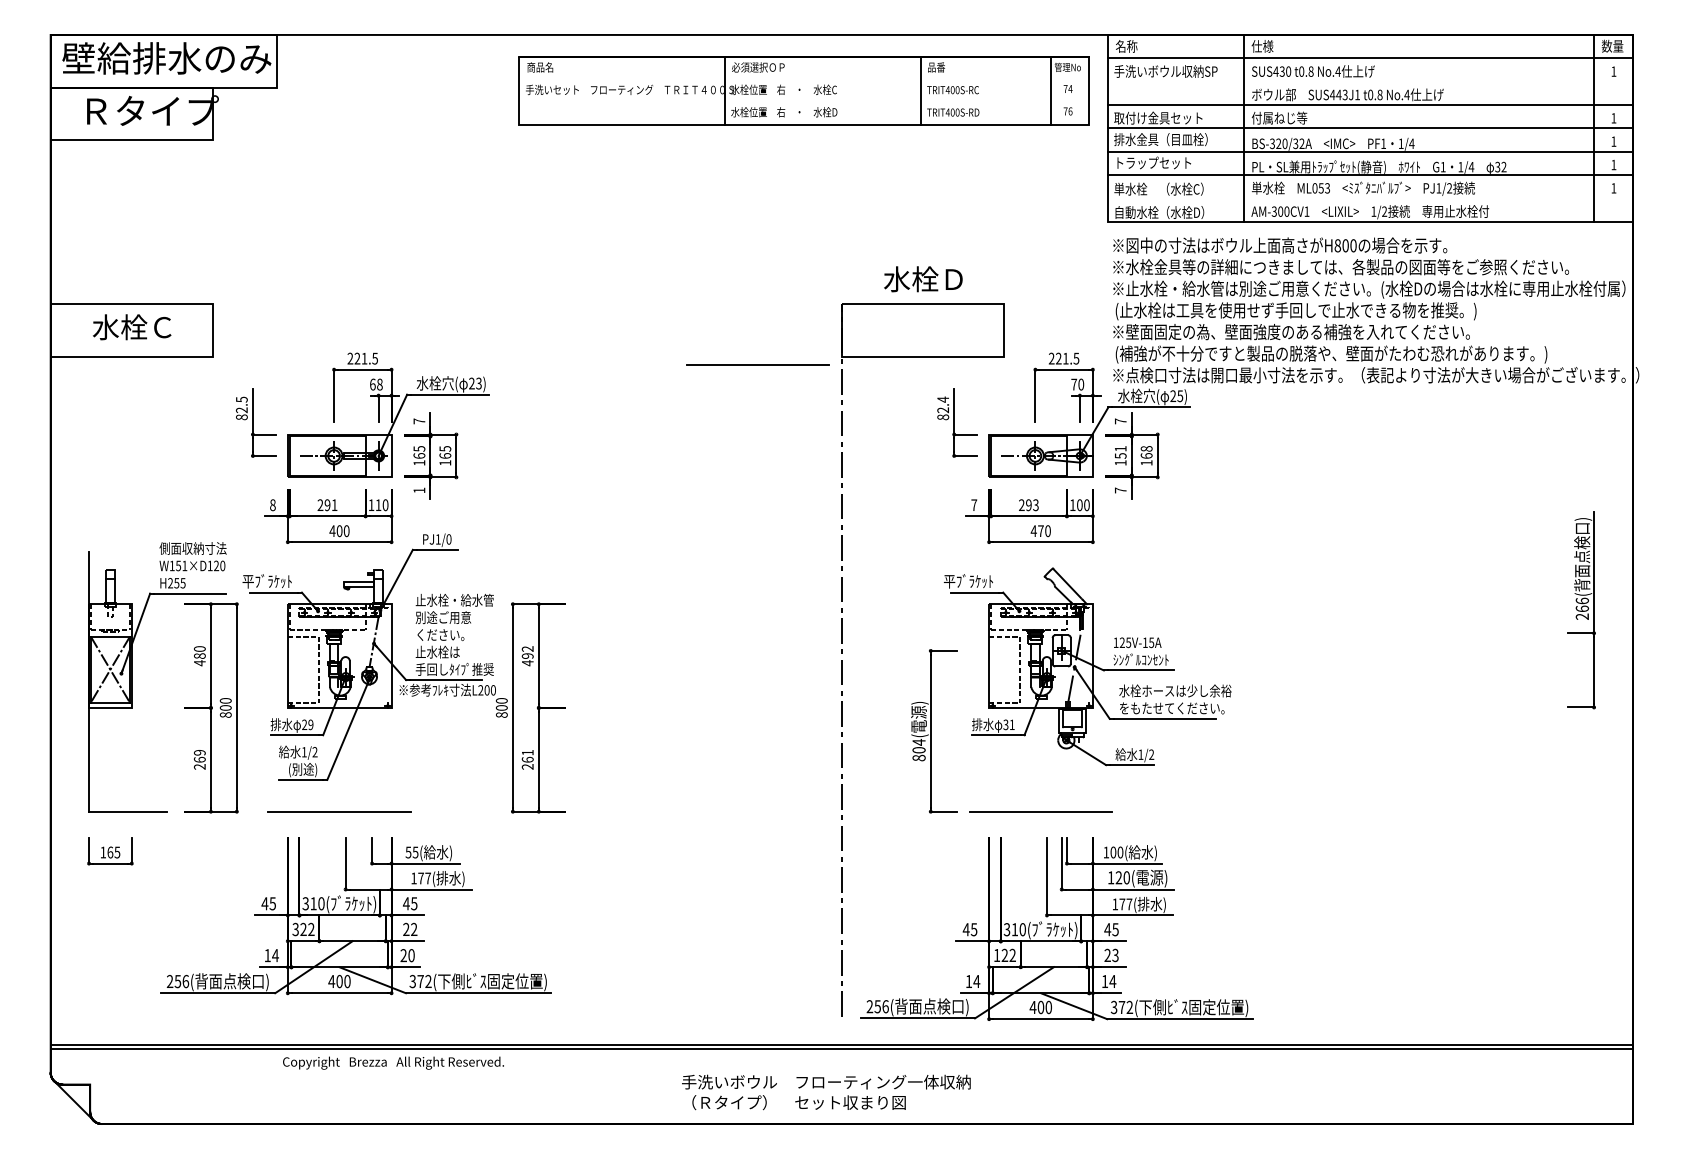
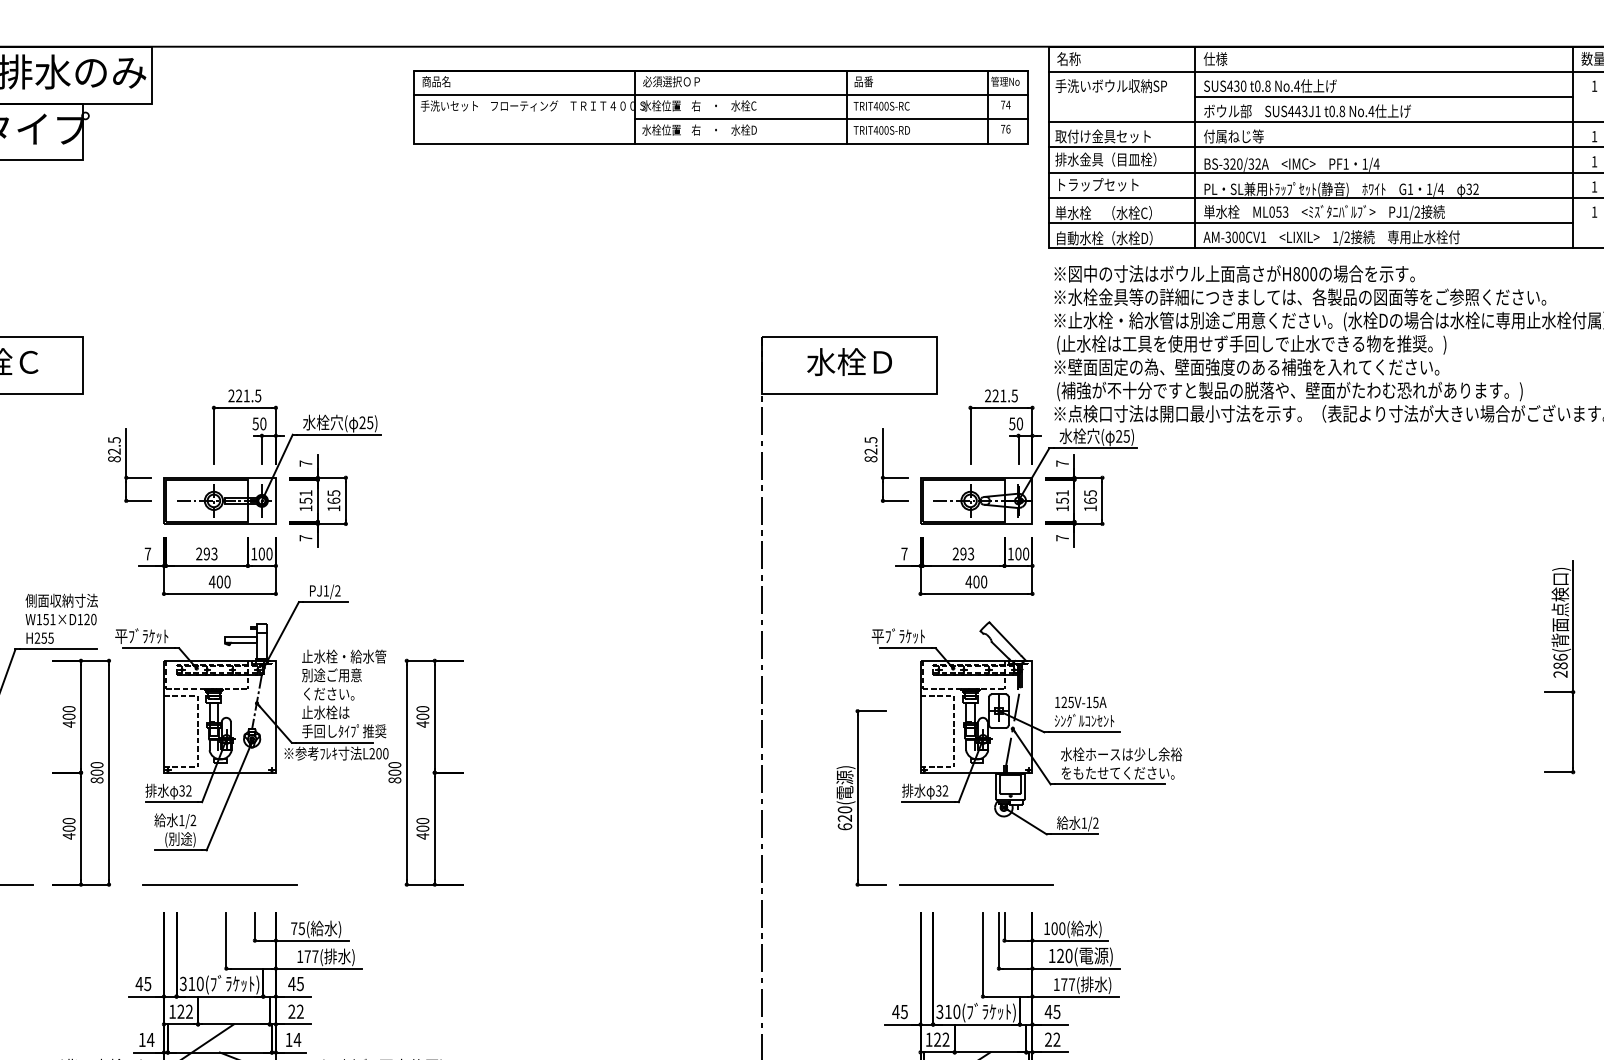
line: (803, 79) -> (720, 94), added
line: (1418, 81) -> (1383, 96), added
line: (906, 102) -> (831, 119), added
line: (1350, 198) -> (1310, 223), added
text: (923, 279) -> (849, 362), moved
line: (757, 364) -> (670, 402), removed
text: (478, 382) -> (369, 421), 23) -> 25)
text: (376, 384) -> (259, 423), 68 -> 50
text: (1074, 384) -> (1012, 423), 70 -> 50
text: (943, 399) -> (871, 439), 82.4 -> 82.5
text: (1146, 448) -> (1090, 492), 168 -> 165
text: (419, 452) -> (306, 497), 165 -> 151
text: (419, 490) -> (306, 538), 1 -> 7
text: (272, 505) -> (147, 554), 8 -> 7
text: (334, 505) -> (214, 554), 291 -> 293
text: (378, 505) -> (261, 554), 110 -> 100
text: (1040, 531) -> (975, 582), 470 -> 400
text: (448, 539) -> (337, 591), PJ1/0 -> PJ1/2
text: (1581, 608) -> (1559, 665), 266( -> 286(
text: (527, 652) -> (422, 712), 492 -> 400
text: (199, 655) -> (68, 716), 480 -> 400
text: (1011, 724) -> (944, 790), 31 -> 32
text: (307, 725) -> (185, 791), 29 -> 32
text: (918, 749) -> (844, 817), 804( -> 620(
text: (527, 759) -> (422, 828), 261 -> 400
text: (199, 760) -> (68, 829), 269 -> 400
text: (408, 852) -> (294, 928), 55( -> 75(
text: (295, 929) -> (172, 1011), 322 -> 122
text: (407, 955) -> (293, 1039), 20 -> 14
text: (1115, 955) -> (1056, 1039), 23 -> 22

